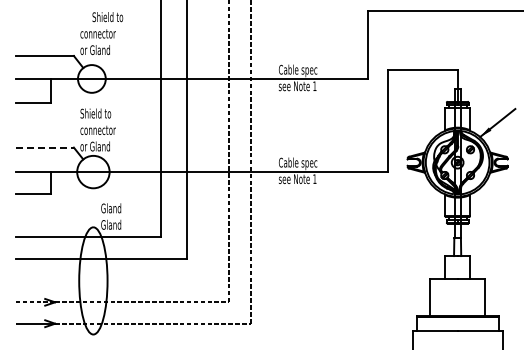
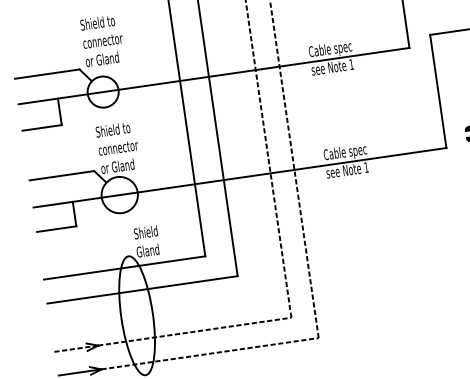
text: (107, 17) -> (97, 23), moved
line: (45, 147) -> (62, 175), dashed -> solid
text: (111, 208) -> (145, 232), Gland -> Shield

